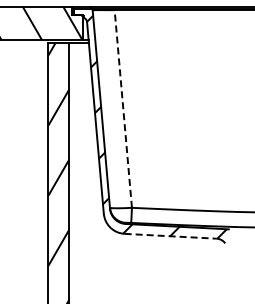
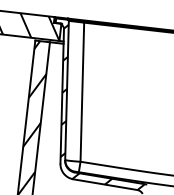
line: (123, 108) -> (82, 91), dashed -> solid
line: (171, 236) -> (105, 184), dashed -> solid

